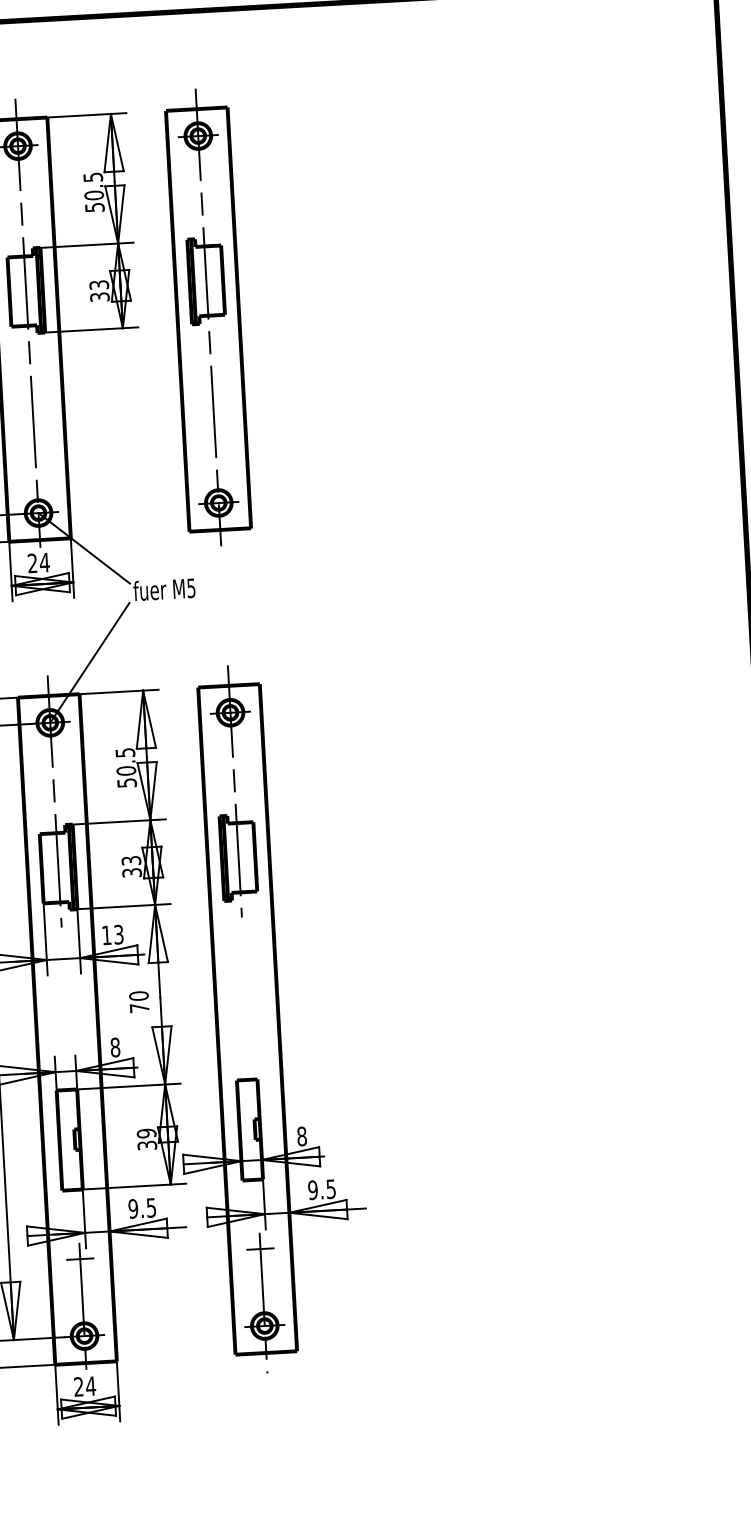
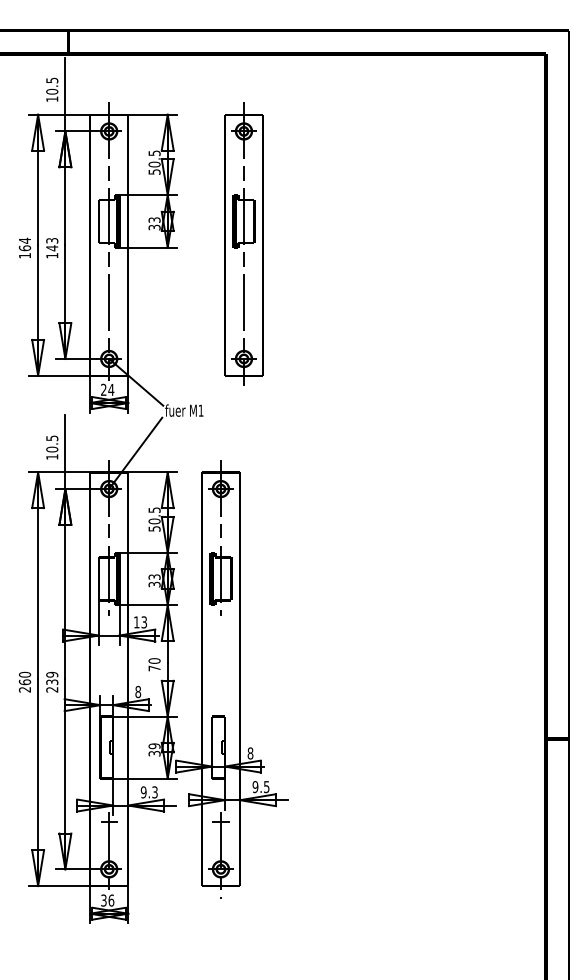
part: (207, 316) -> (243, 243), moved
text: (190, 587) -> (200, 410), M5 -> M1
text: (150, 1206) -> (154, 791), 9.5 -> 9.3
text: (84, 1386) -> (107, 900), 24 -> 36

